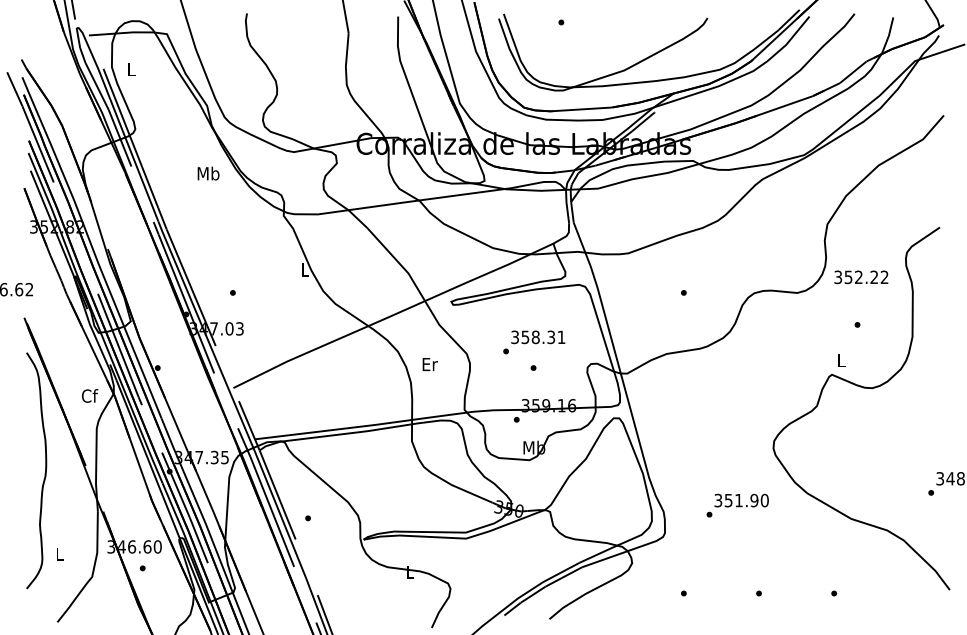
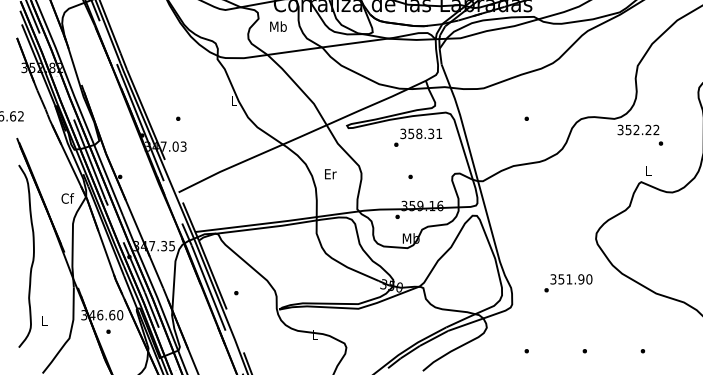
text: (208, 173) -> (278, 26), moved
text: (861, 277) -> (638, 130), moved
text: (534, 342) -> (418, 137), moved

